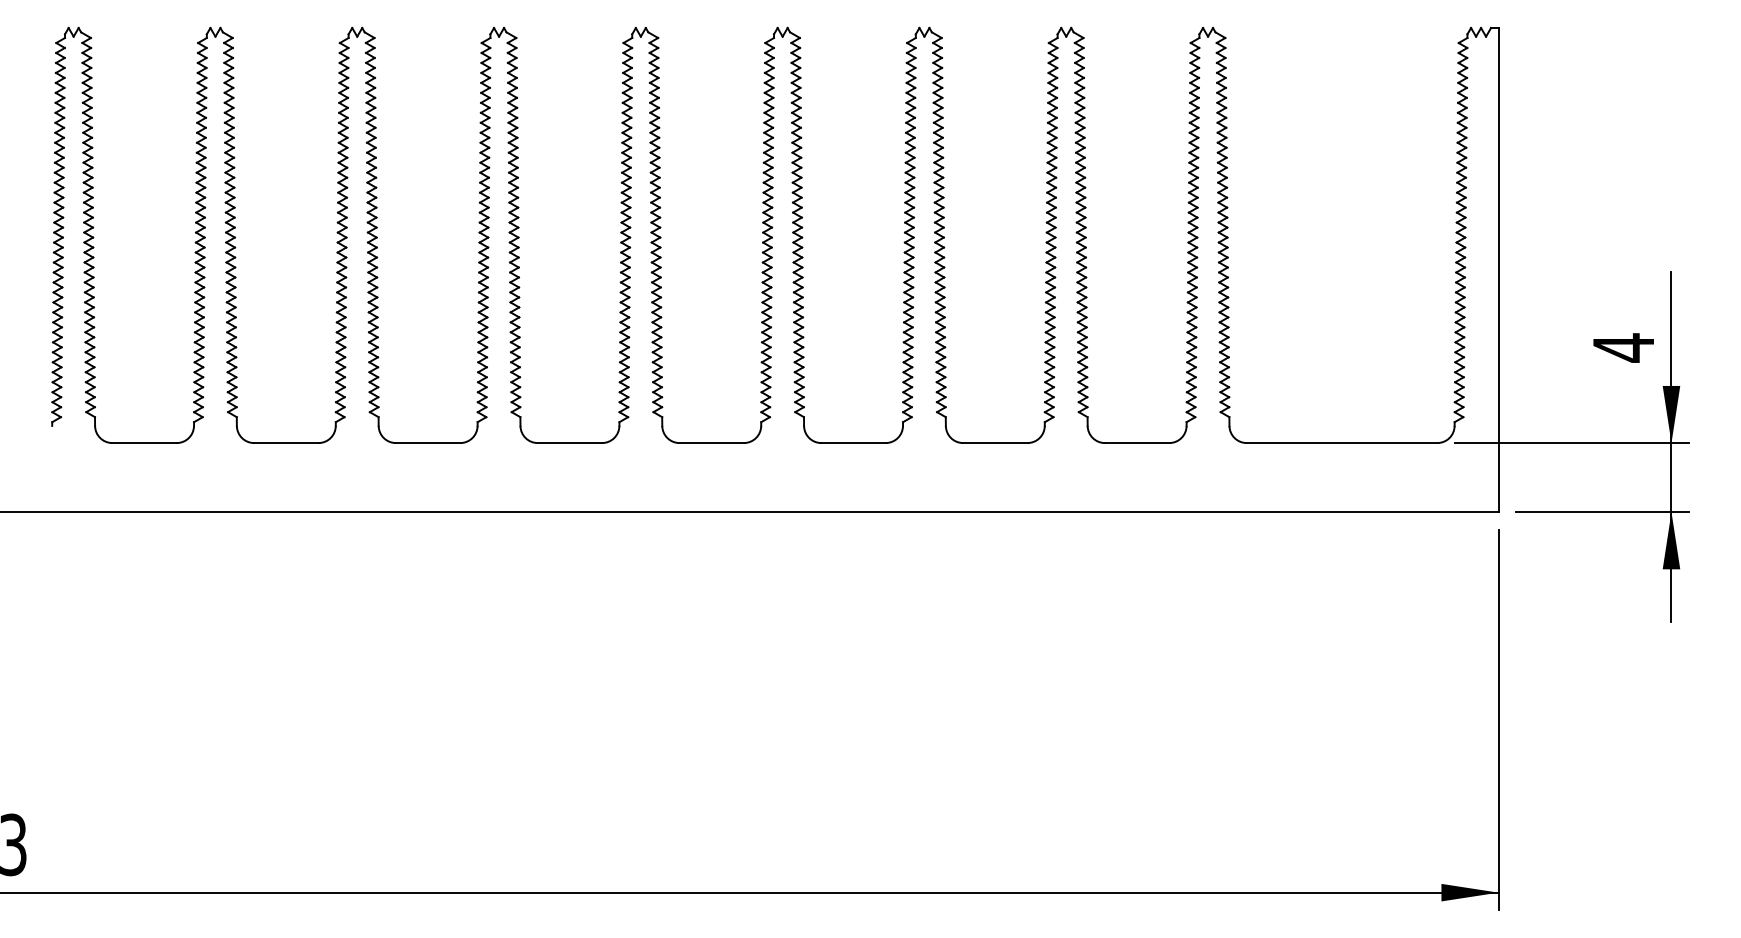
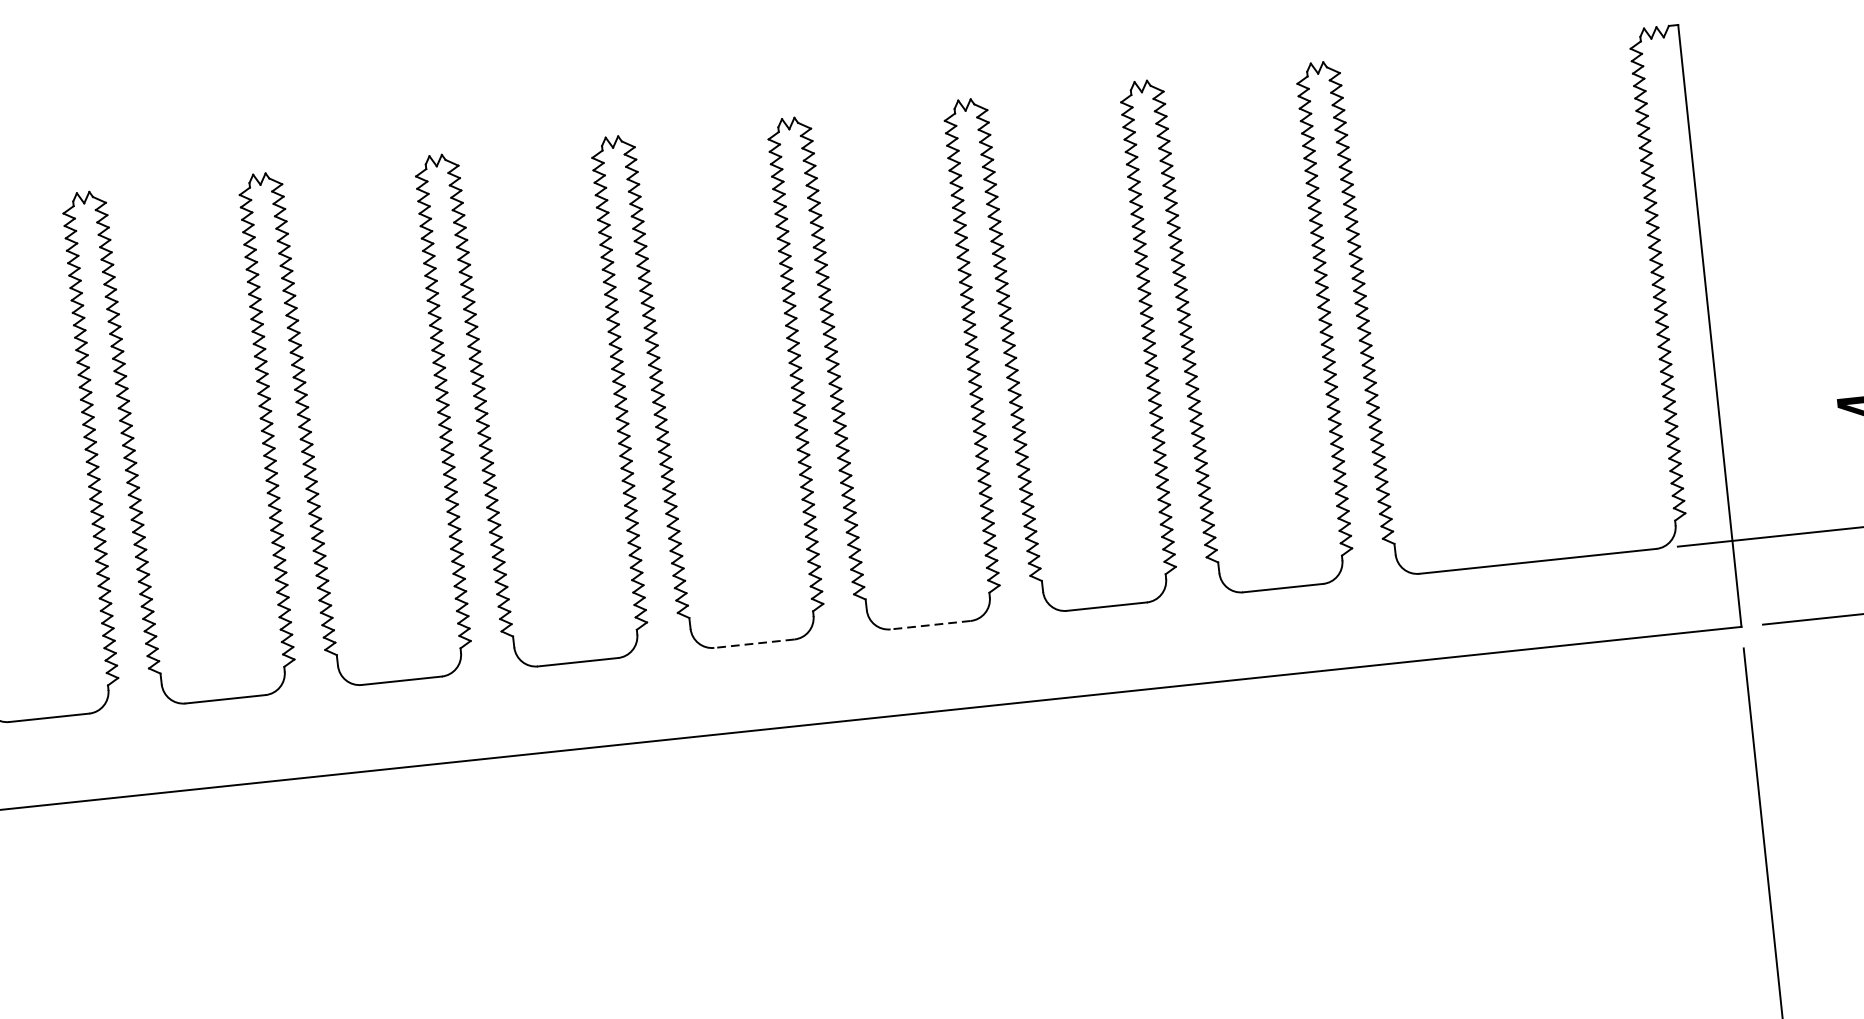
line: (711, 443) -> (754, 644), solid -> dashed
line: (853, 443) -> (930, 625), solid -> dashed

